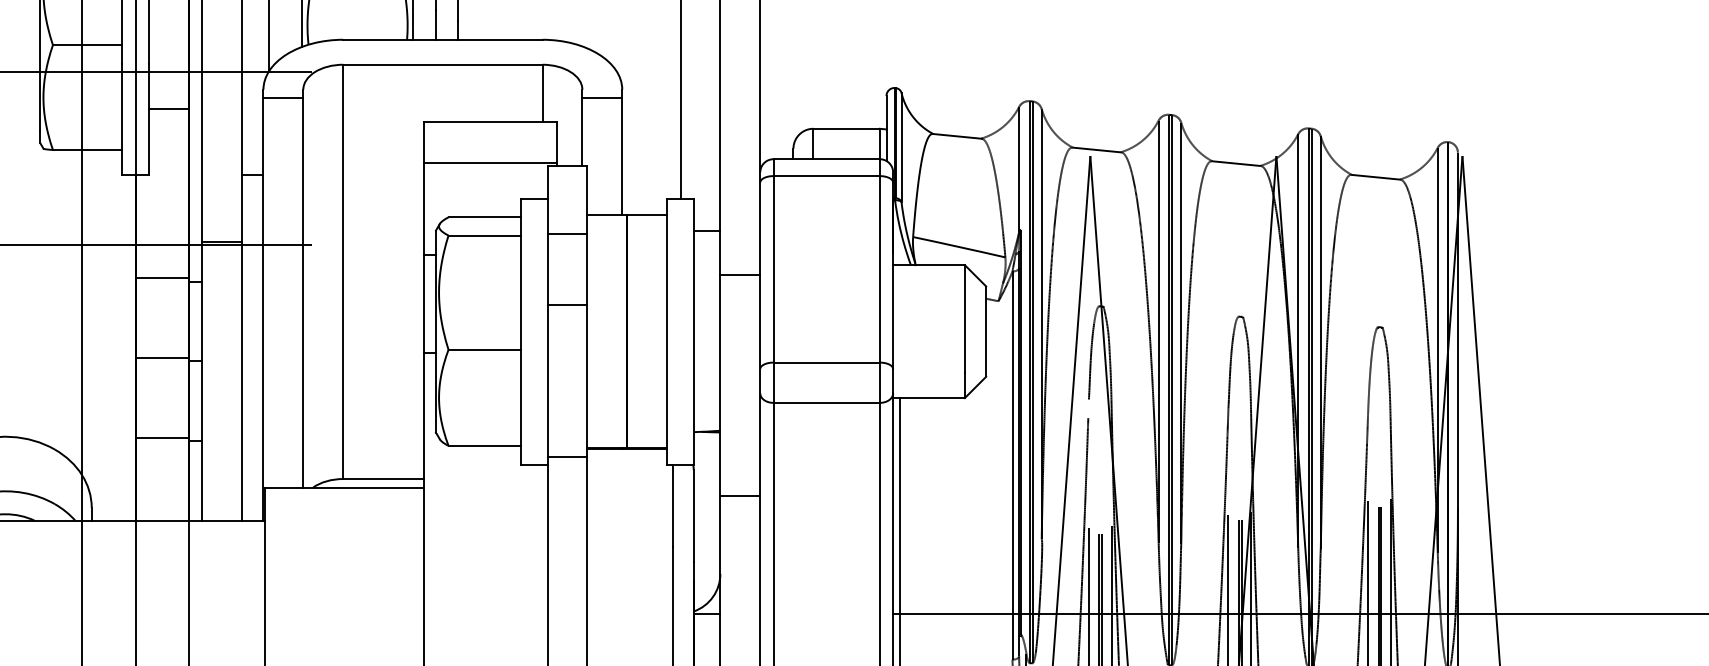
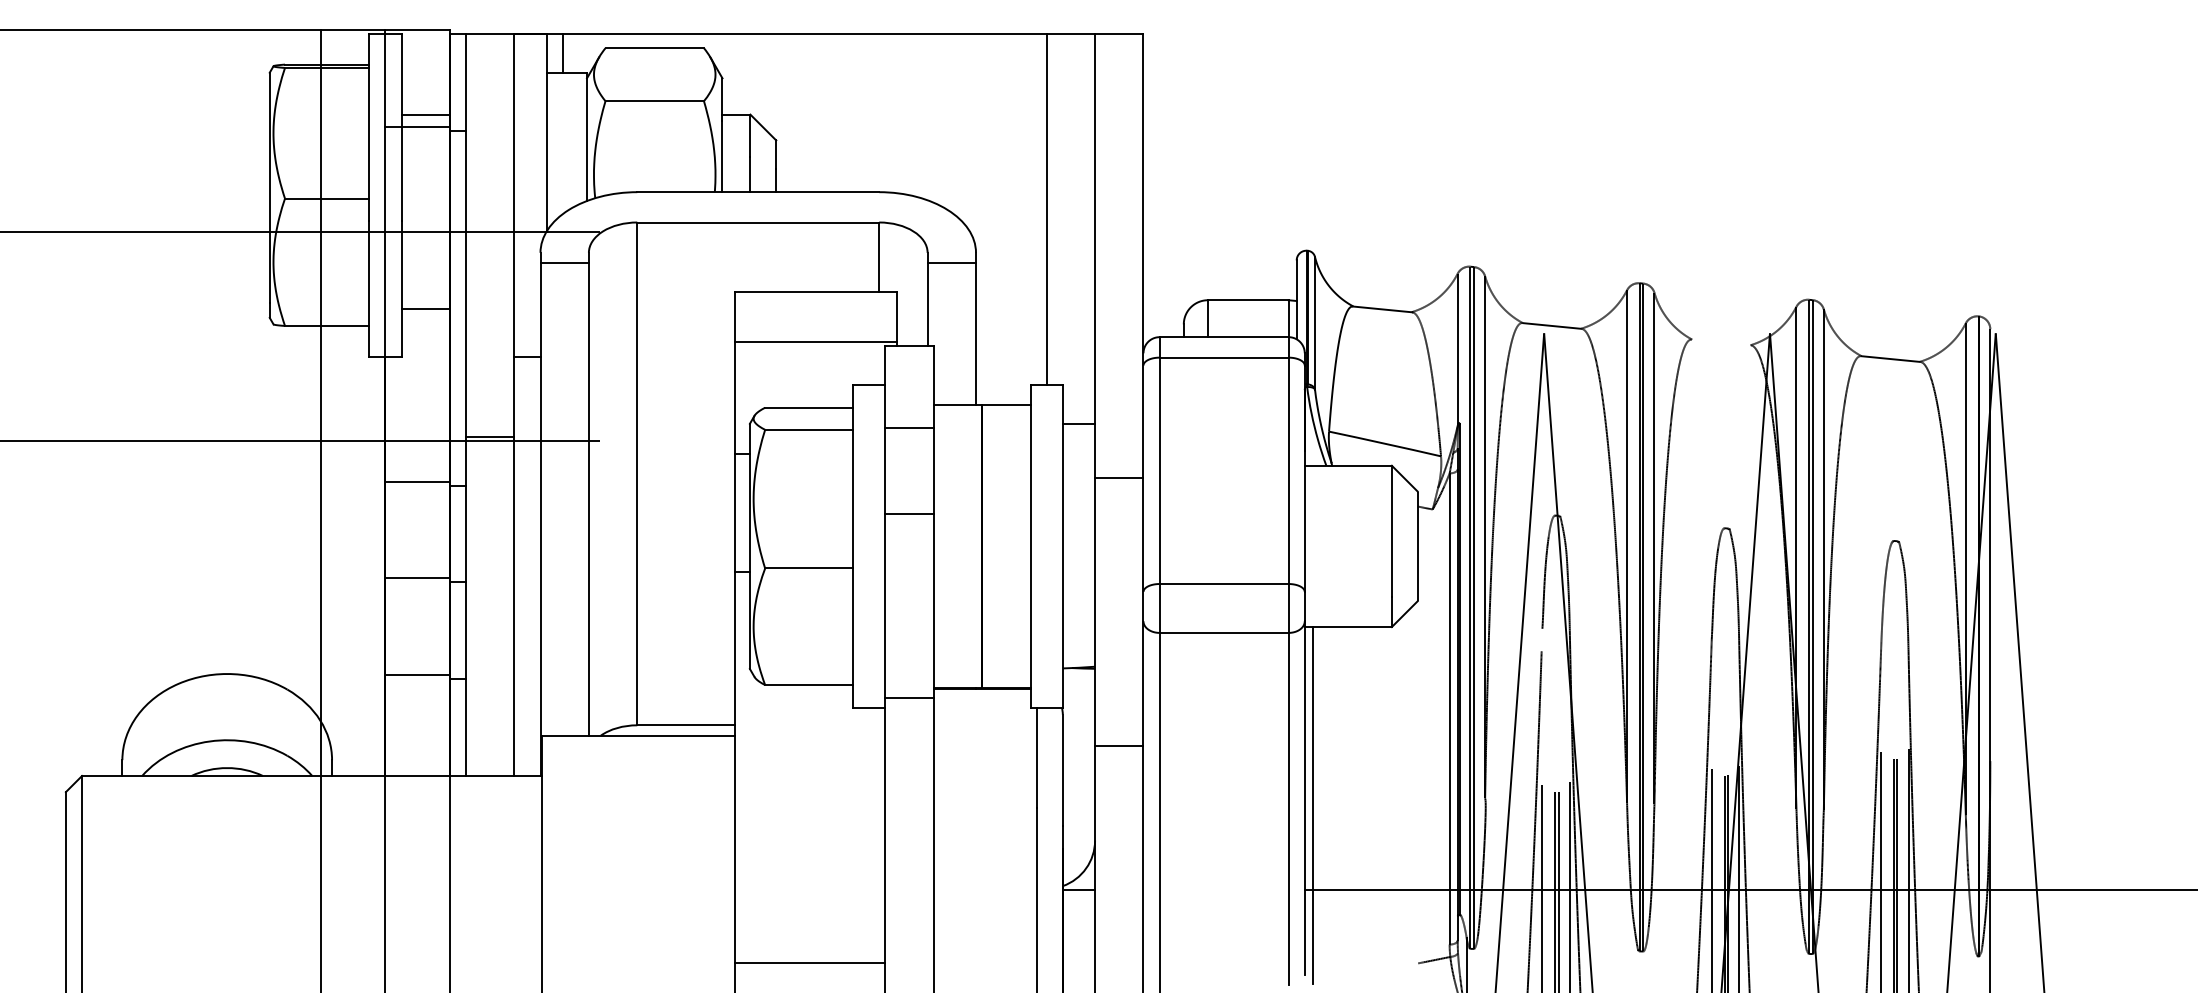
line: (168, 108) -> (425, 308), moved
line: (1236, 163) -> (1721, 342), removed

